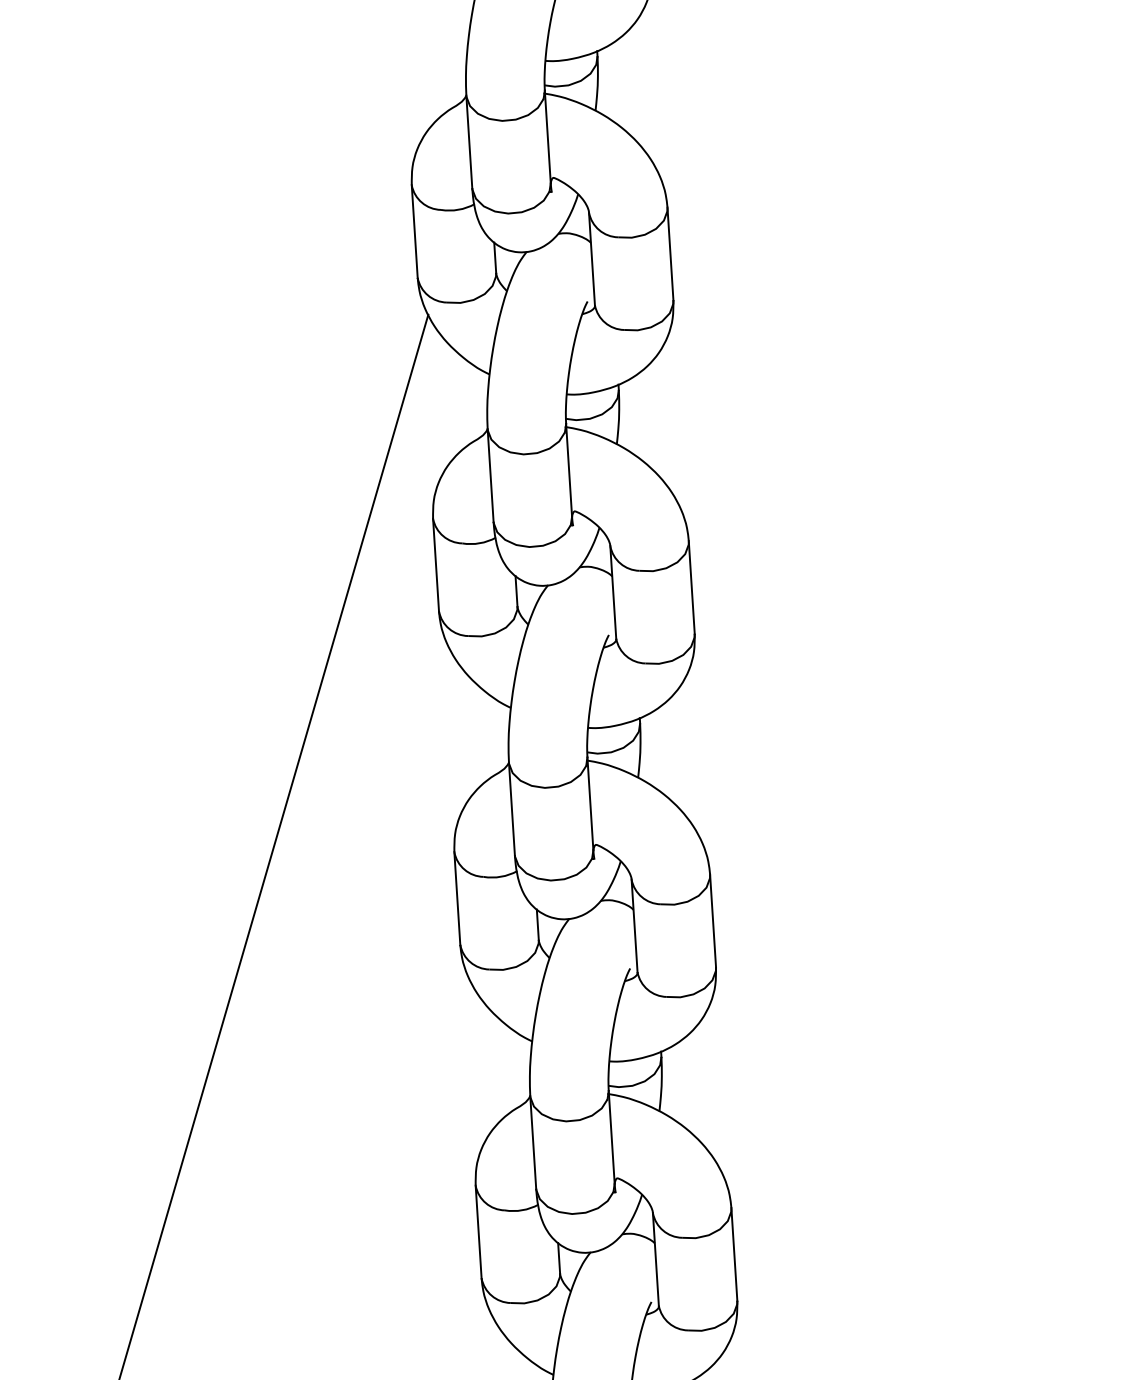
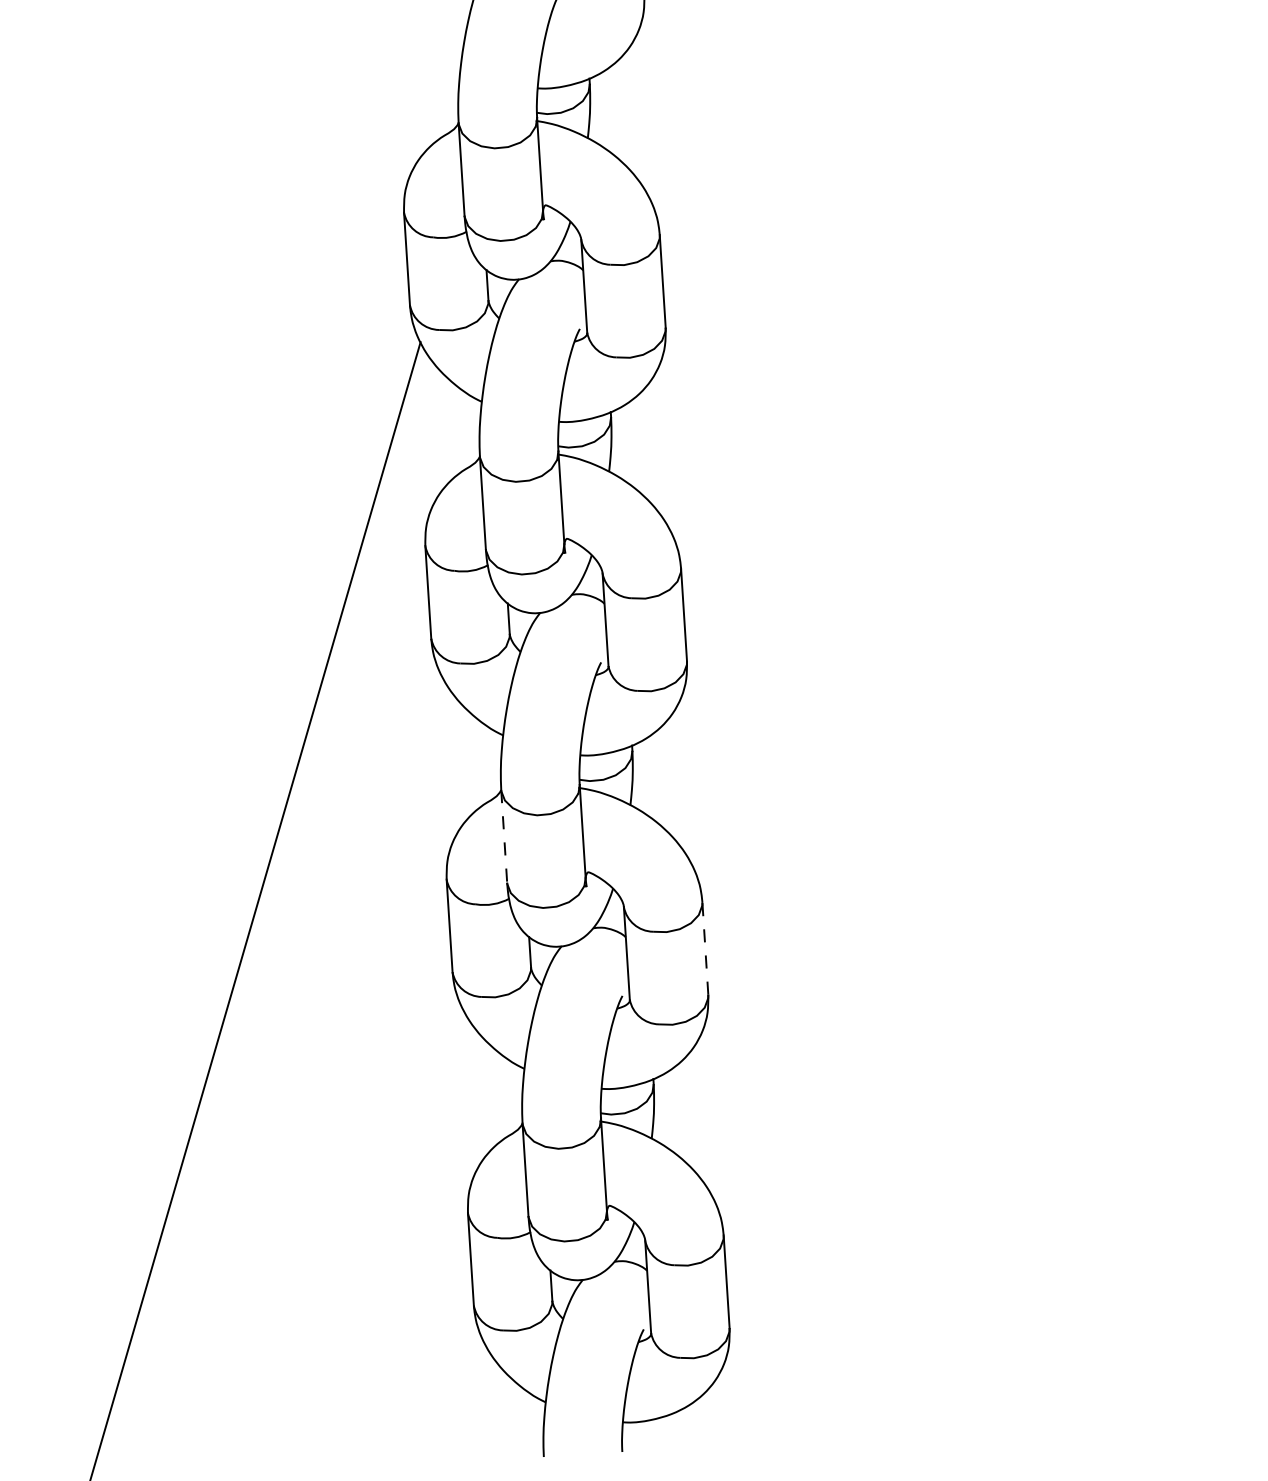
line: (512, 809) -> (504, 836), solid -> dashed
line: (713, 920) -> (705, 947), solid -> dashed

